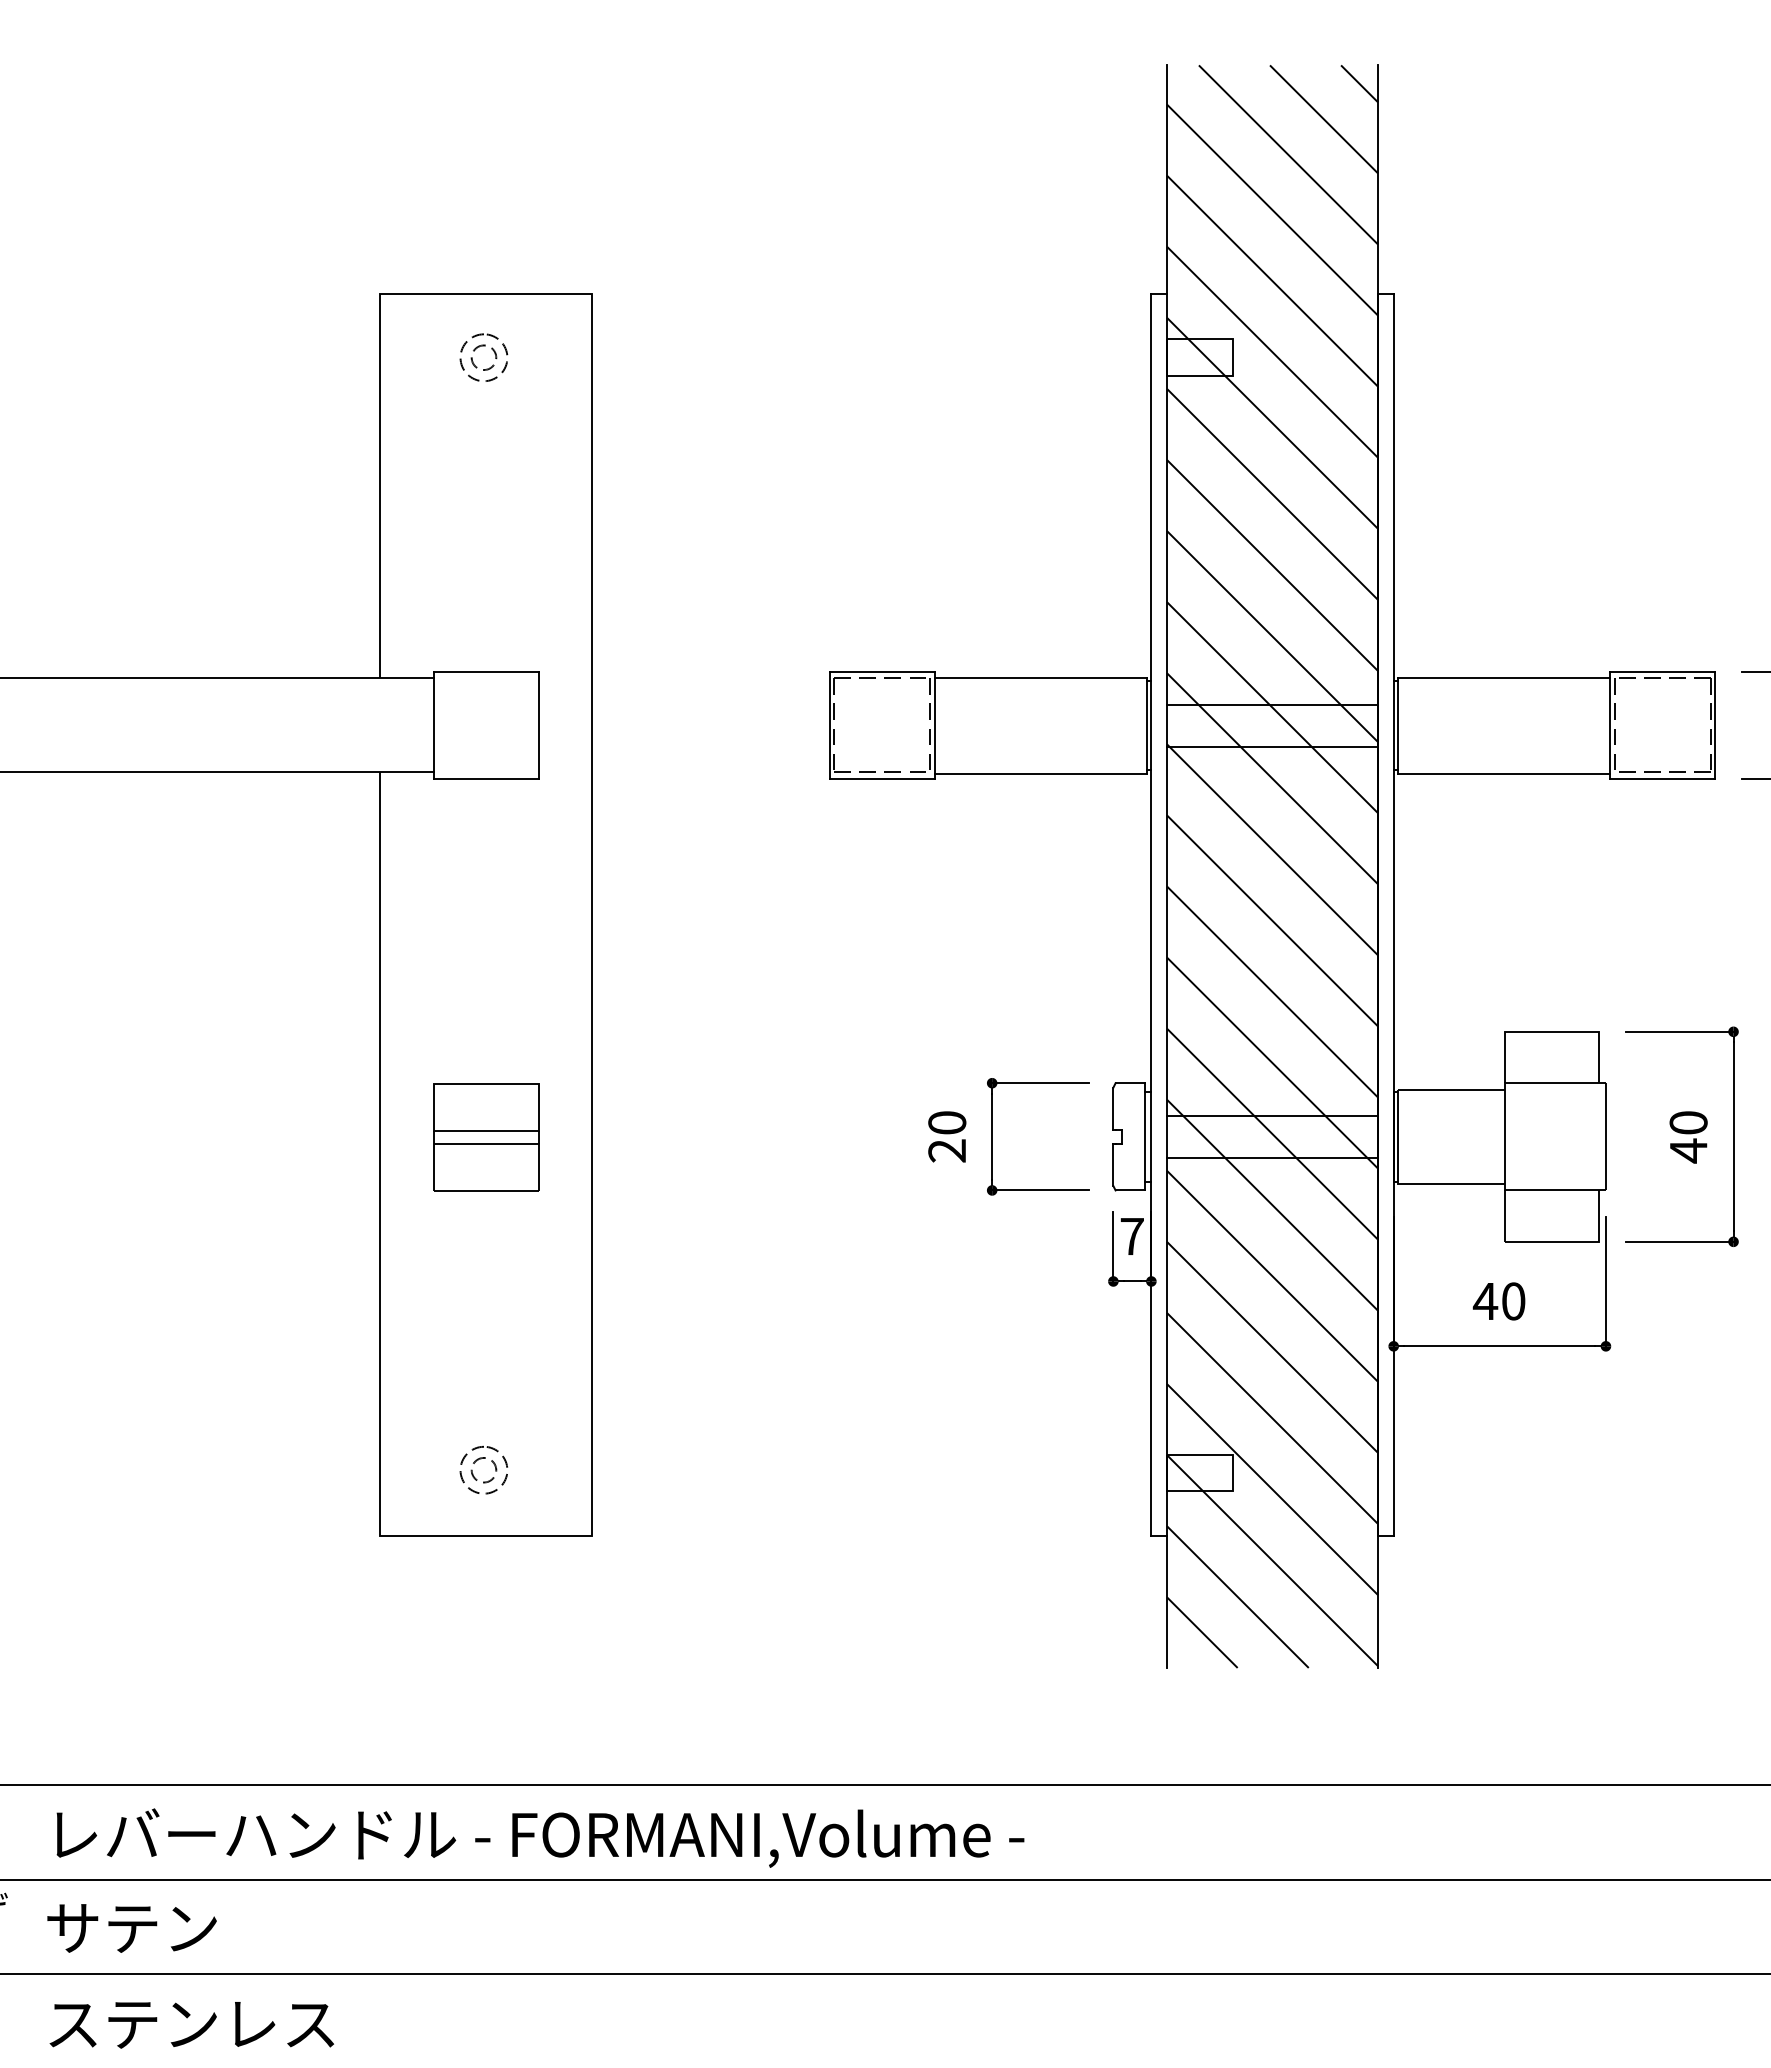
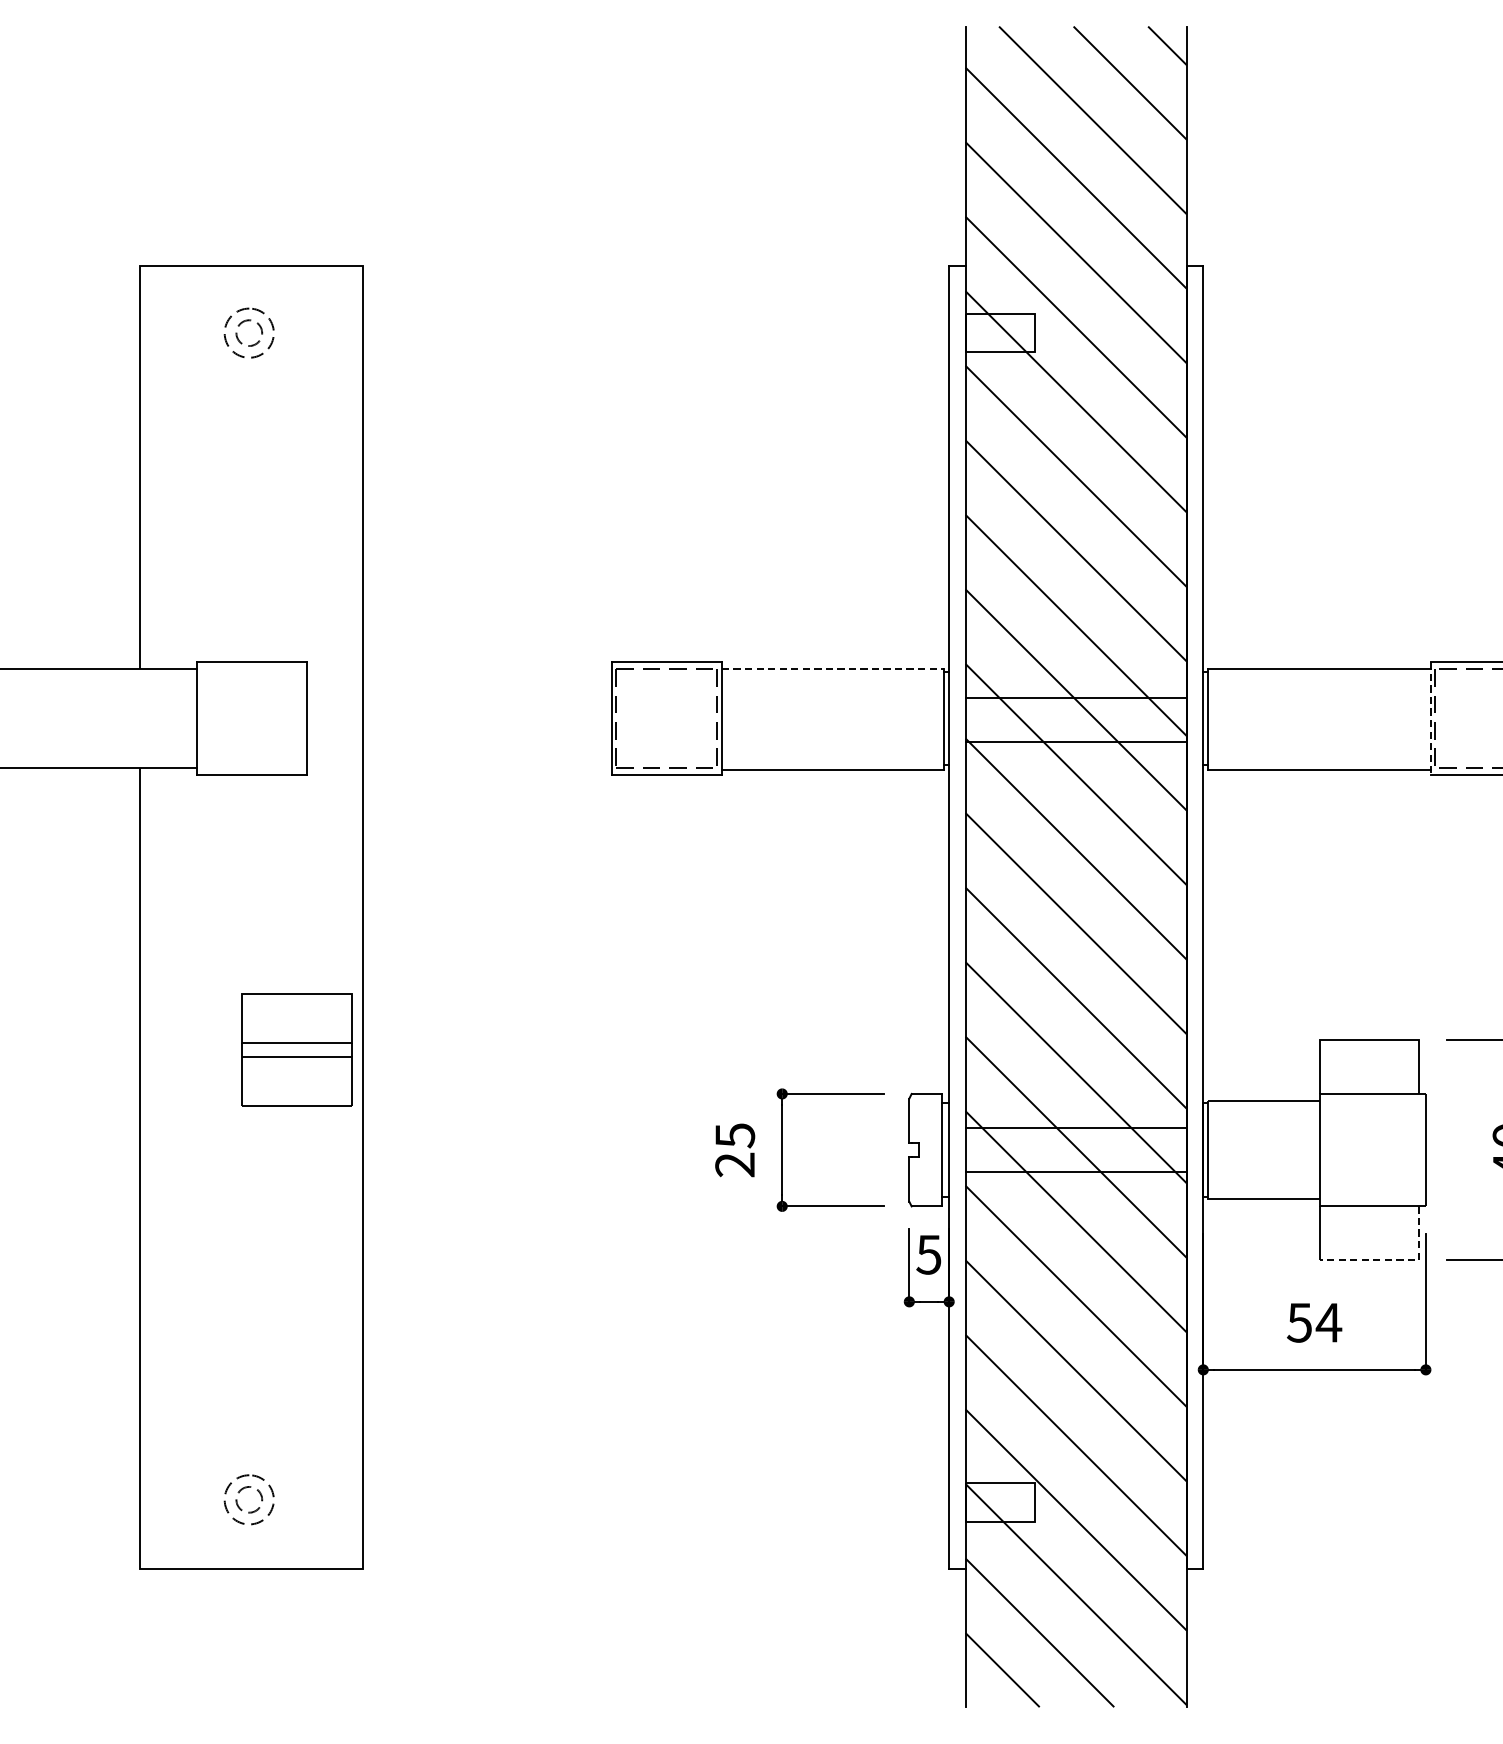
line: (1041, 678) -> (833, 669), solid -> dashed
line: (1610, 725) -> (1430, 718), solid -> dashed
text: (947, 1123) -> (735, 1136), 20 -> 25
part: (486, 1137) -> (297, 1050), moved
text: (1131, 1236) -> (928, 1254), 7 -> 5
line: (1578, 1241) -> (1397, 1259), solid -> dashed
text: (1499, 1301) -> (1314, 1322), 40 -> 54

